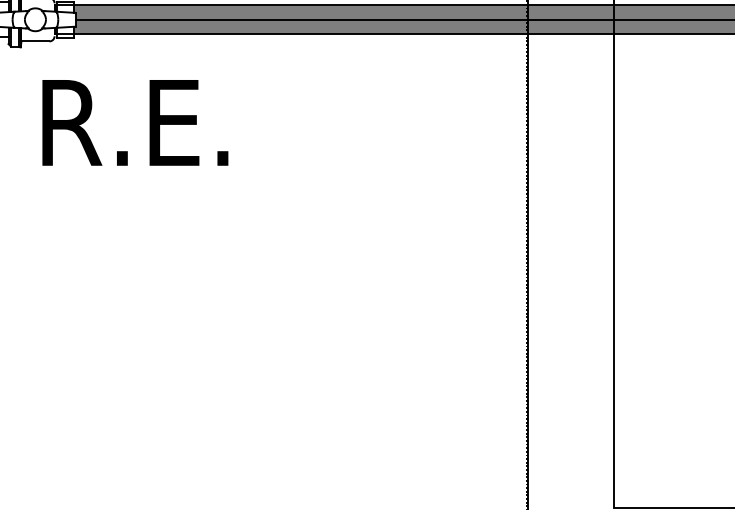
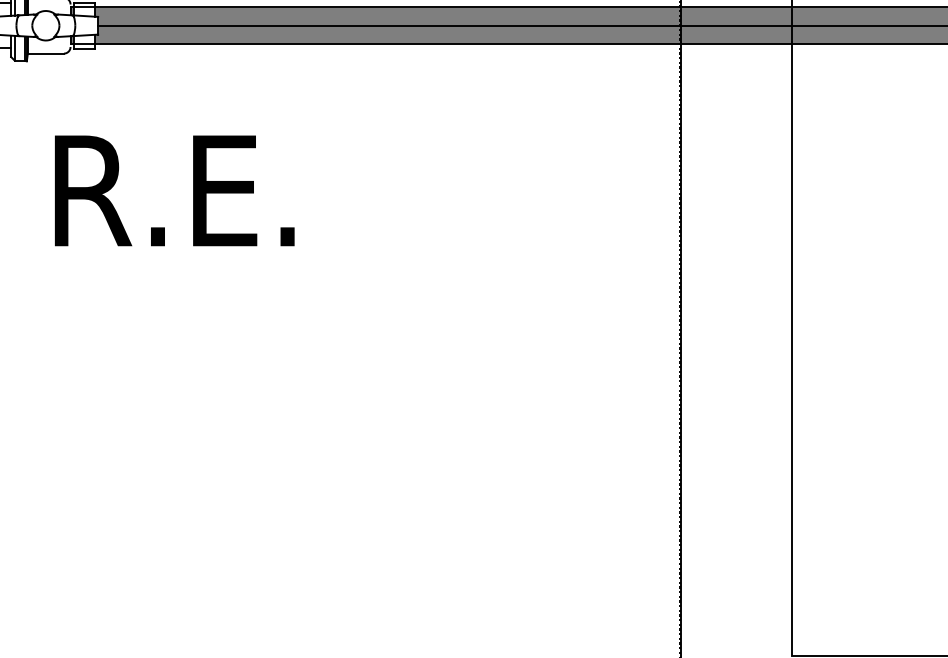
text: (135, 122) -> (174, 190), moved

